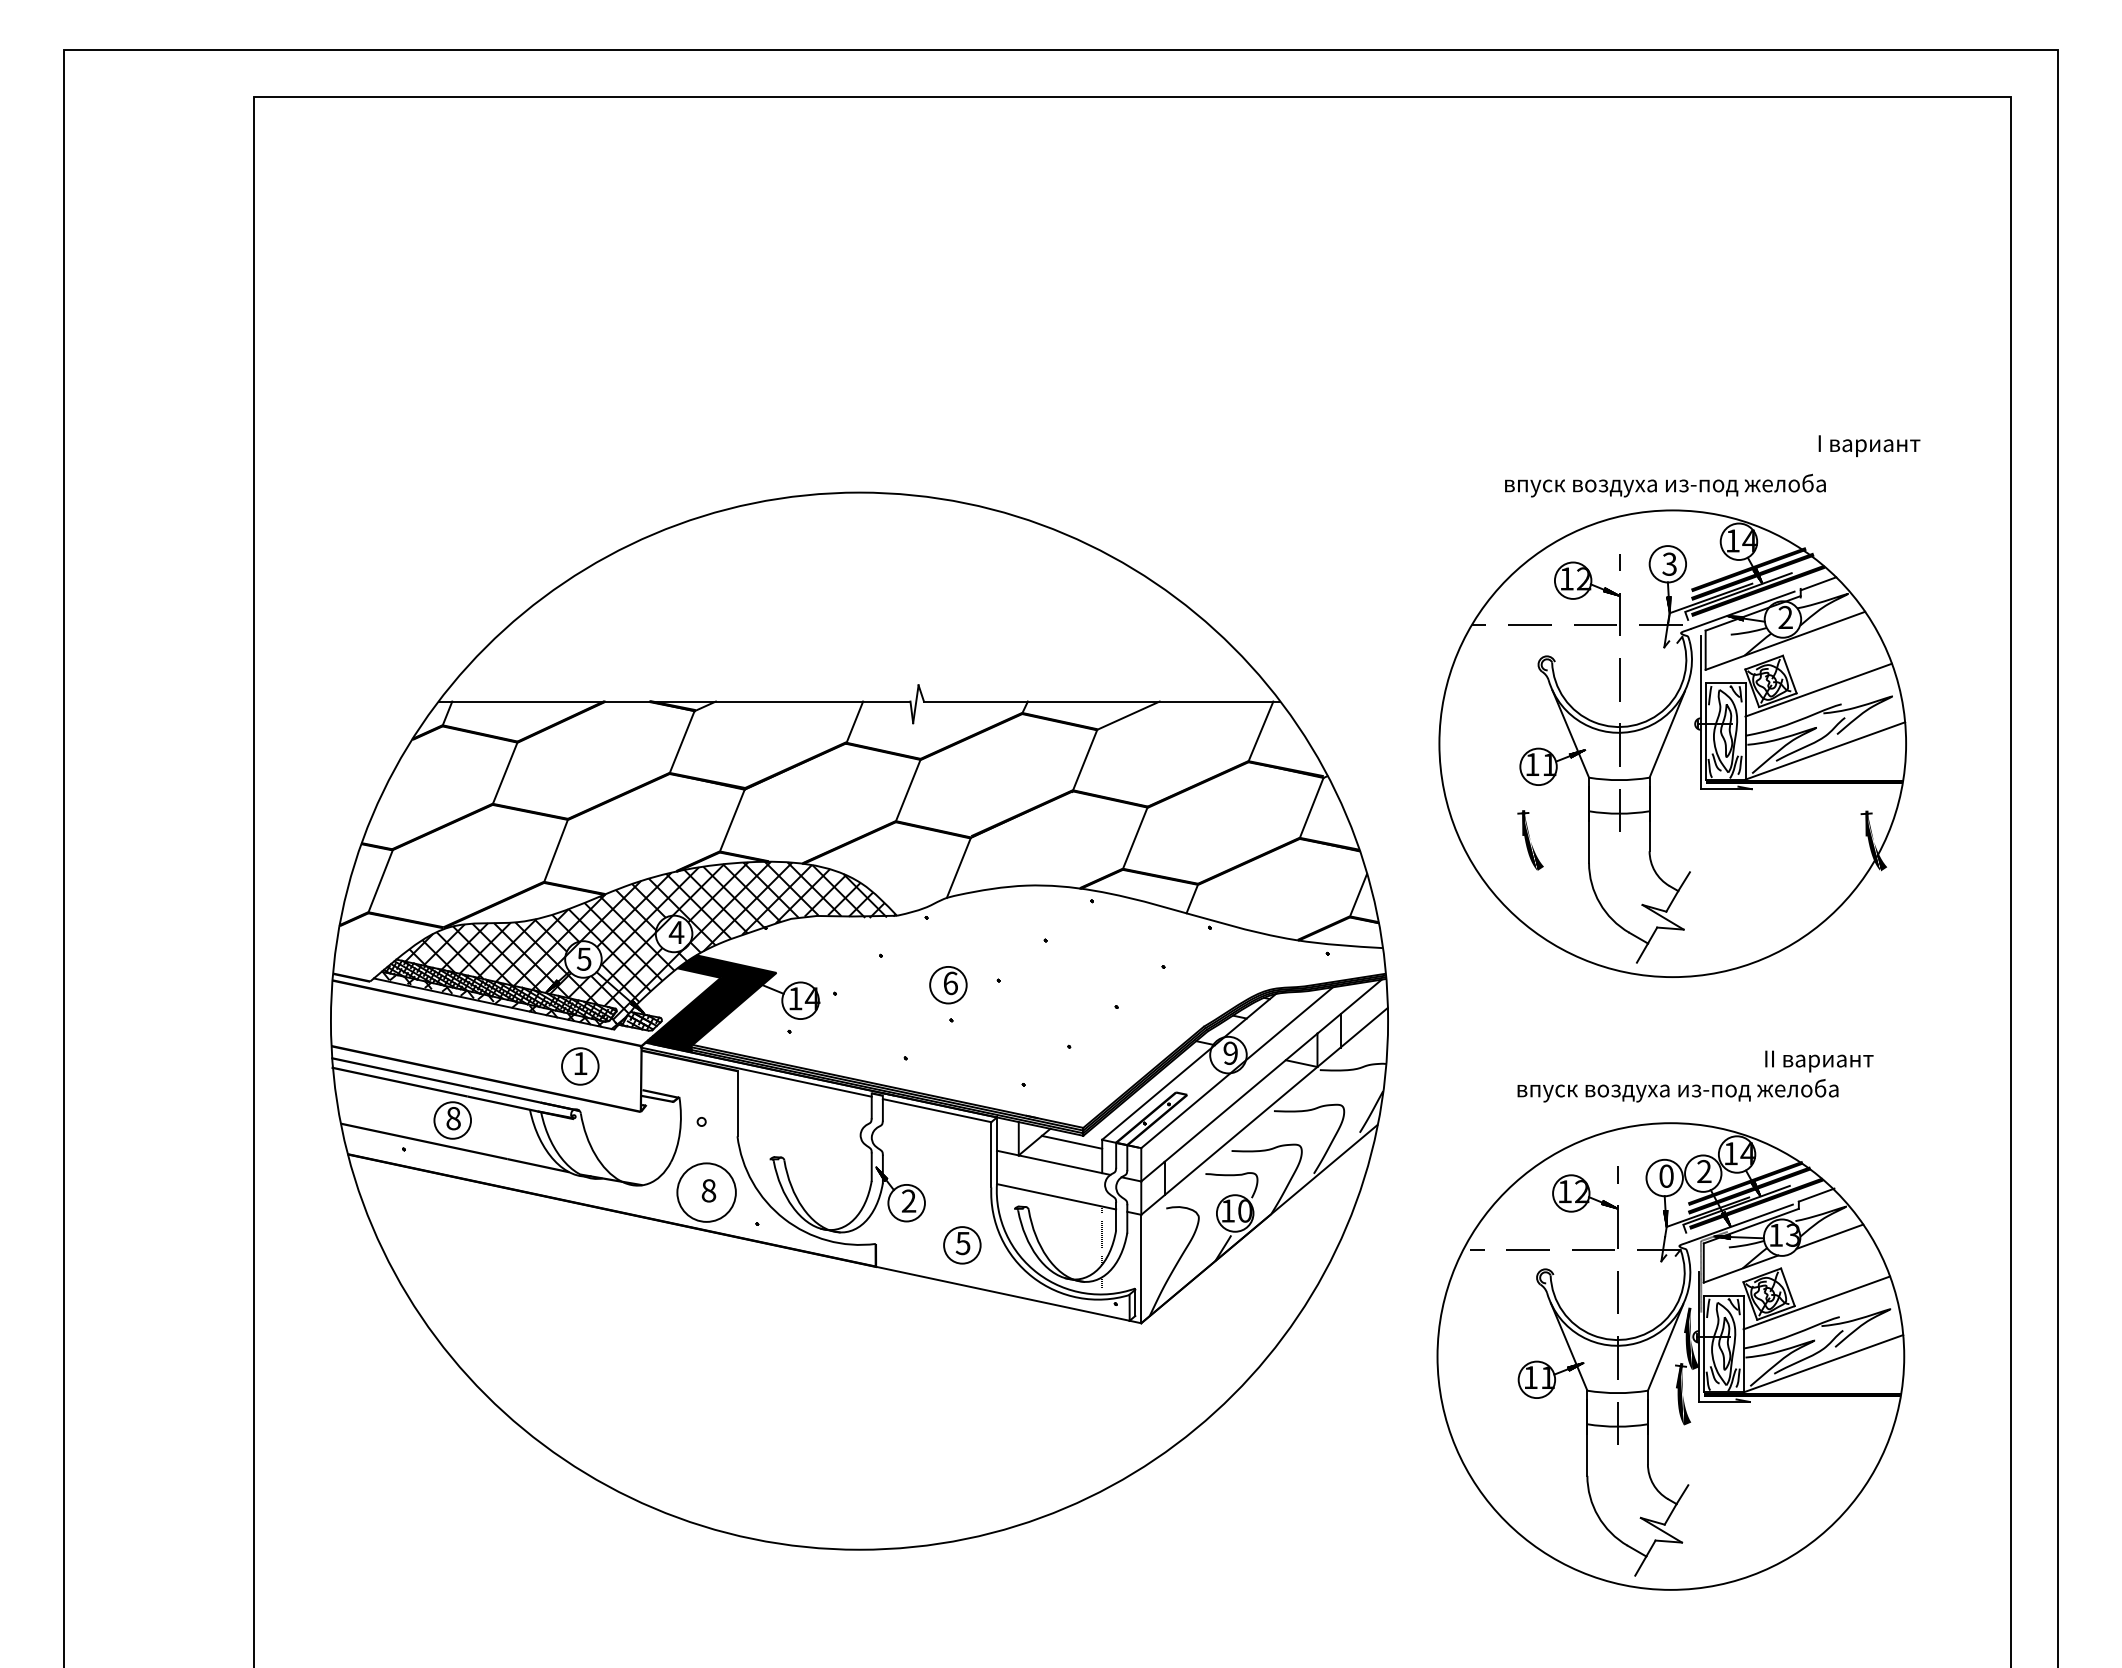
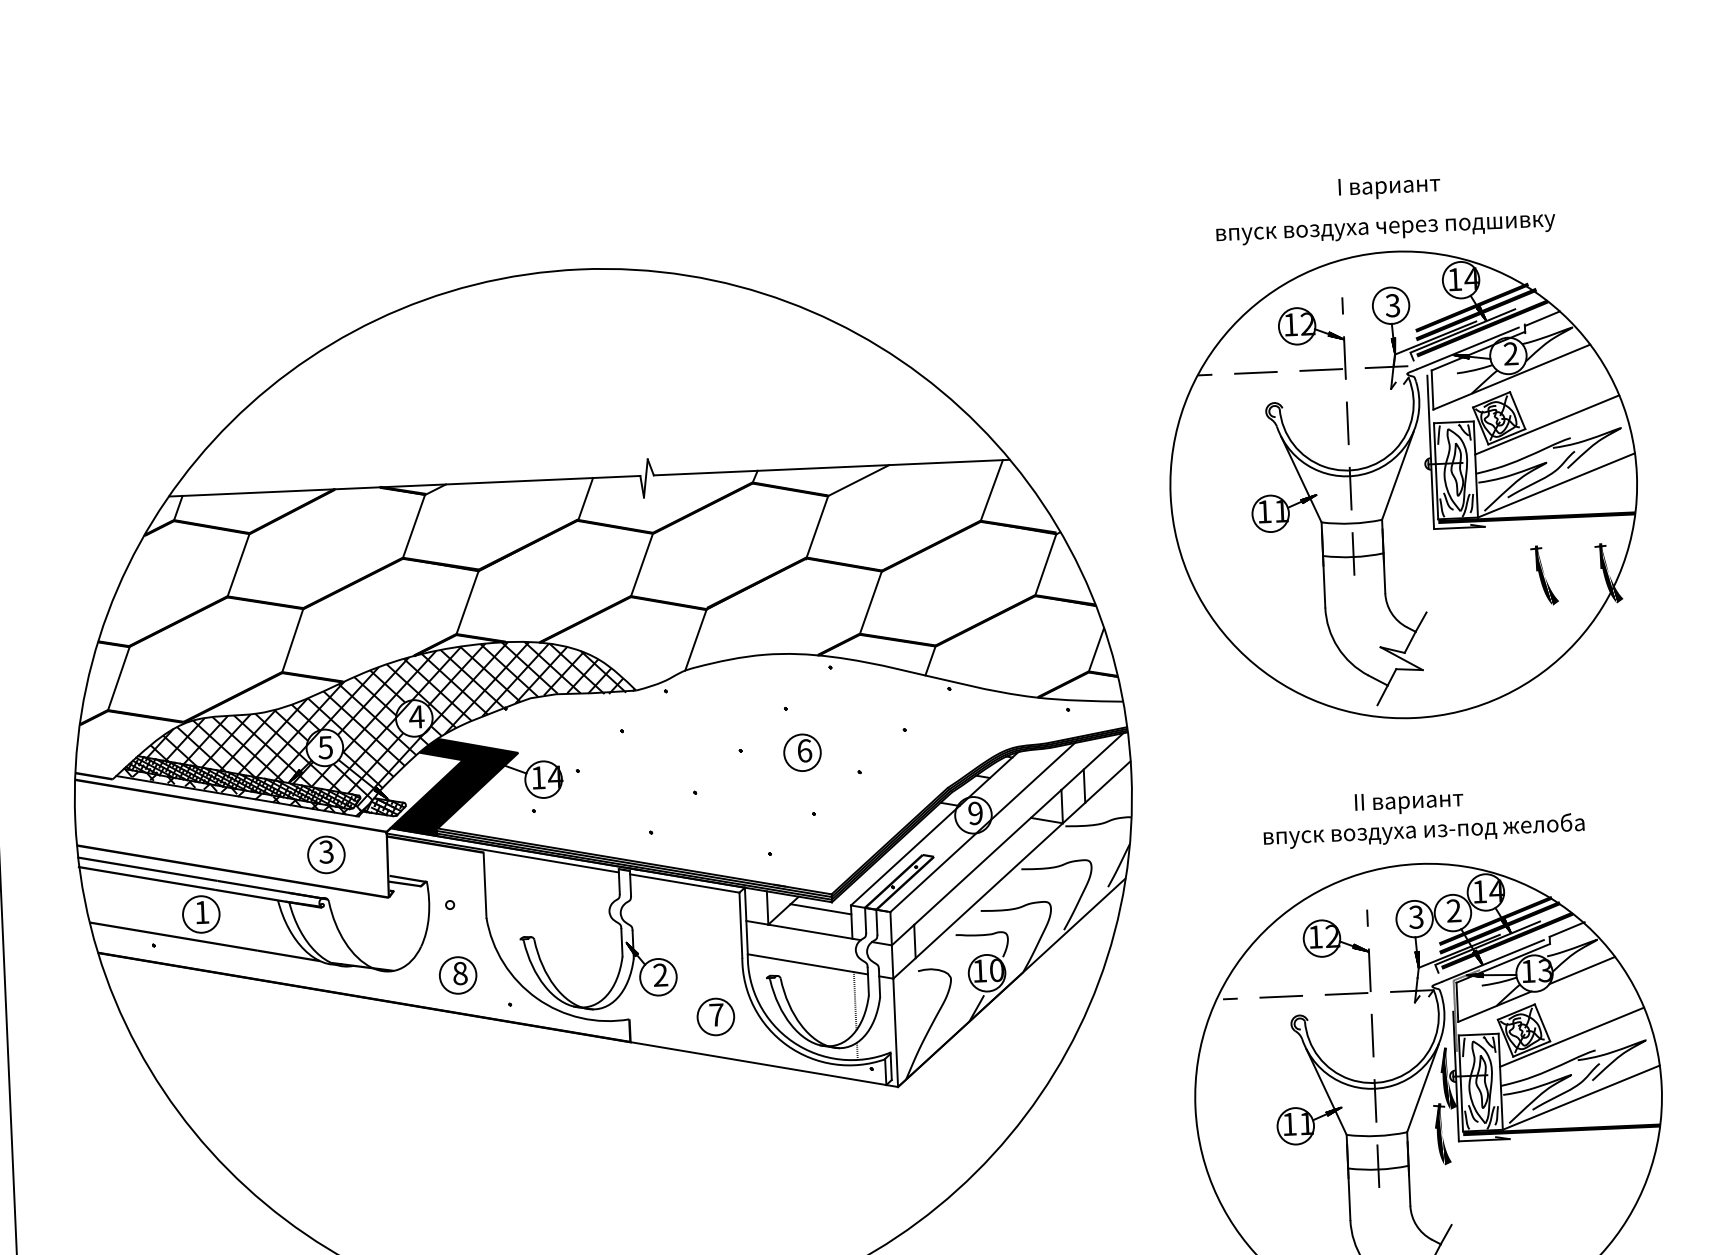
text: (1869, 446) -> (1389, 187), moved
text: (1665, 485) -> (1385, 227), впуск воздуха из-под желоба -> впуск воздуха через подшивку
part: (1530, 840) -> (1544, 575), moved
part: (948, 985) -> (802, 753), moved
text: (1819, 1061) -> (1409, 802), moved
text: (580, 1063) -> (326, 851), 1 -> 3
text: (453, 1118) -> (201, 912), 8 -> 1
text: (1666, 1175) -> (1416, 916), 0 -> 3
circle: (706, 1192) -> (457, 975), size x0.62
text: (962, 1243) -> (715, 1015), 5 -> 7

